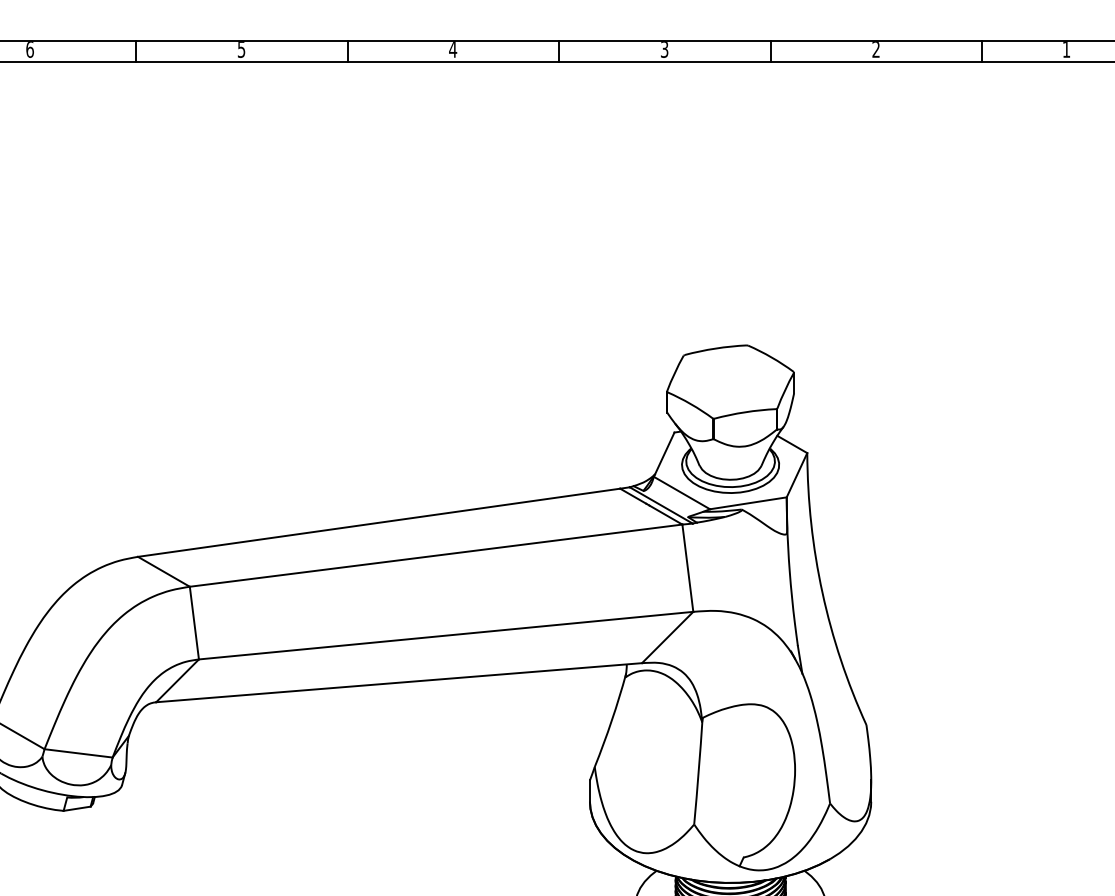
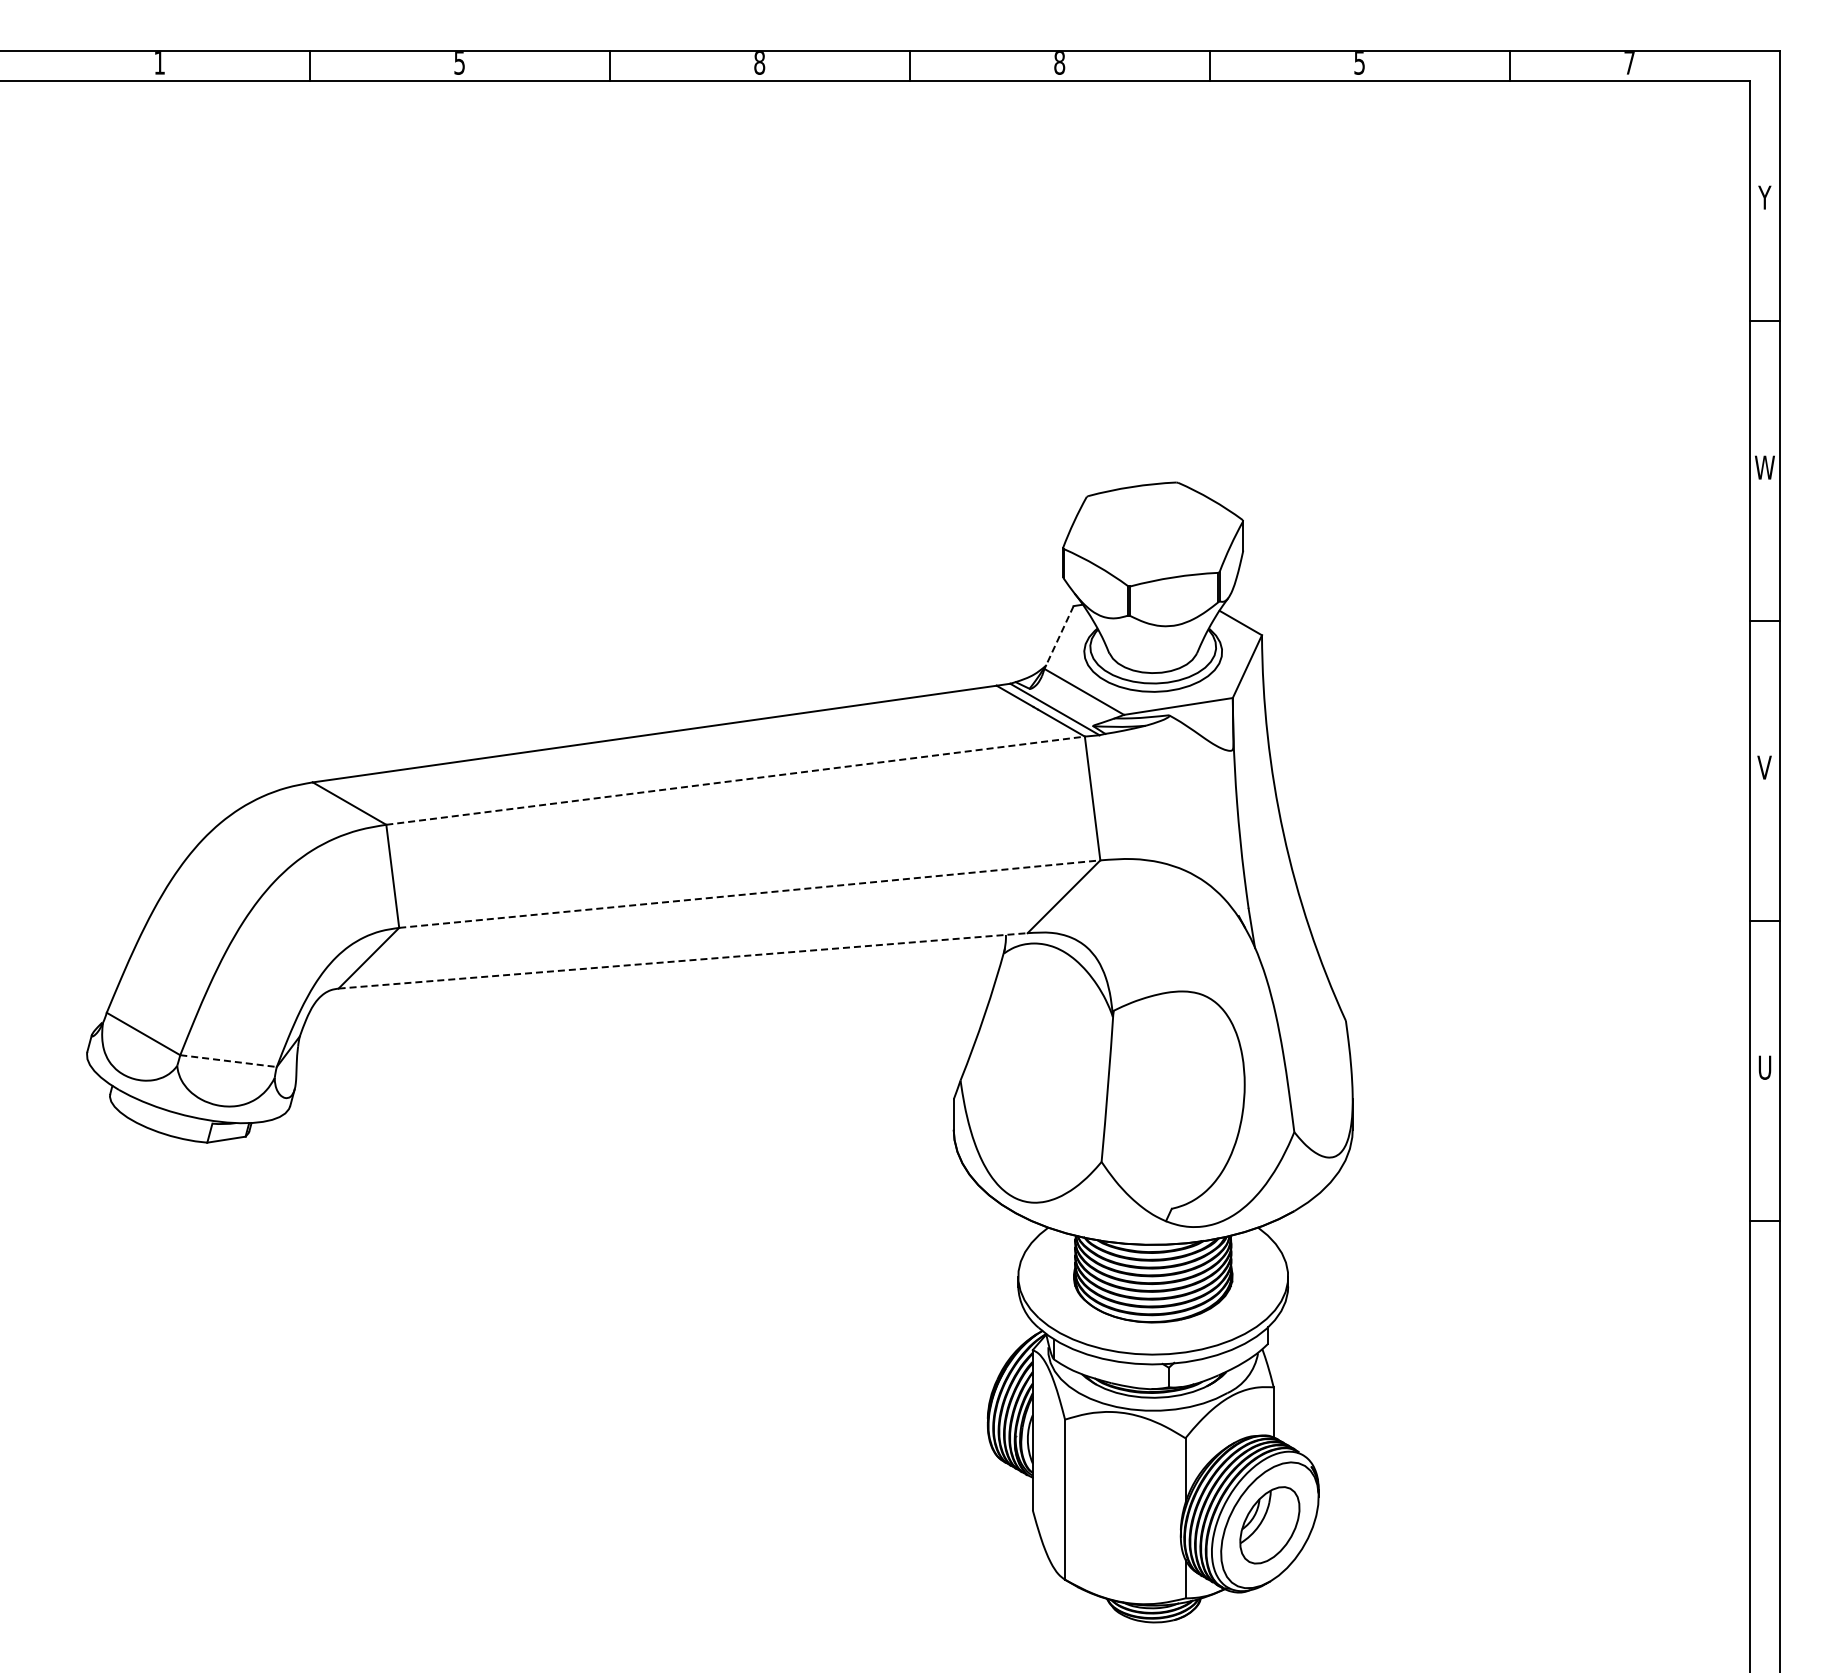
text: (29, 49) -> (159, 63), 6 -> 1
text: (452, 49) -> (759, 63), 4 -> 8
text: (664, 49) -> (1059, 63), 3 -> 8
text: (876, 49) -> (1359, 63), 2 -> 5
text: (1066, 49) -> (1629, 63), 1 -> 7
line: (664, 454) -> (1059, 637), solid -> dashed
line: (436, 555) -> (736, 780), solid -> dashed
line: (446, 635) -> (750, 894), solid -> dashed
line: (399, 682) -> (683, 960), solid -> dashed
line: (78, 753) -> (228, 1061), solid -> dashed

